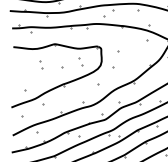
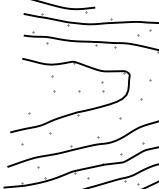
part: (41, 64) -> (54, 84), size x1.6

